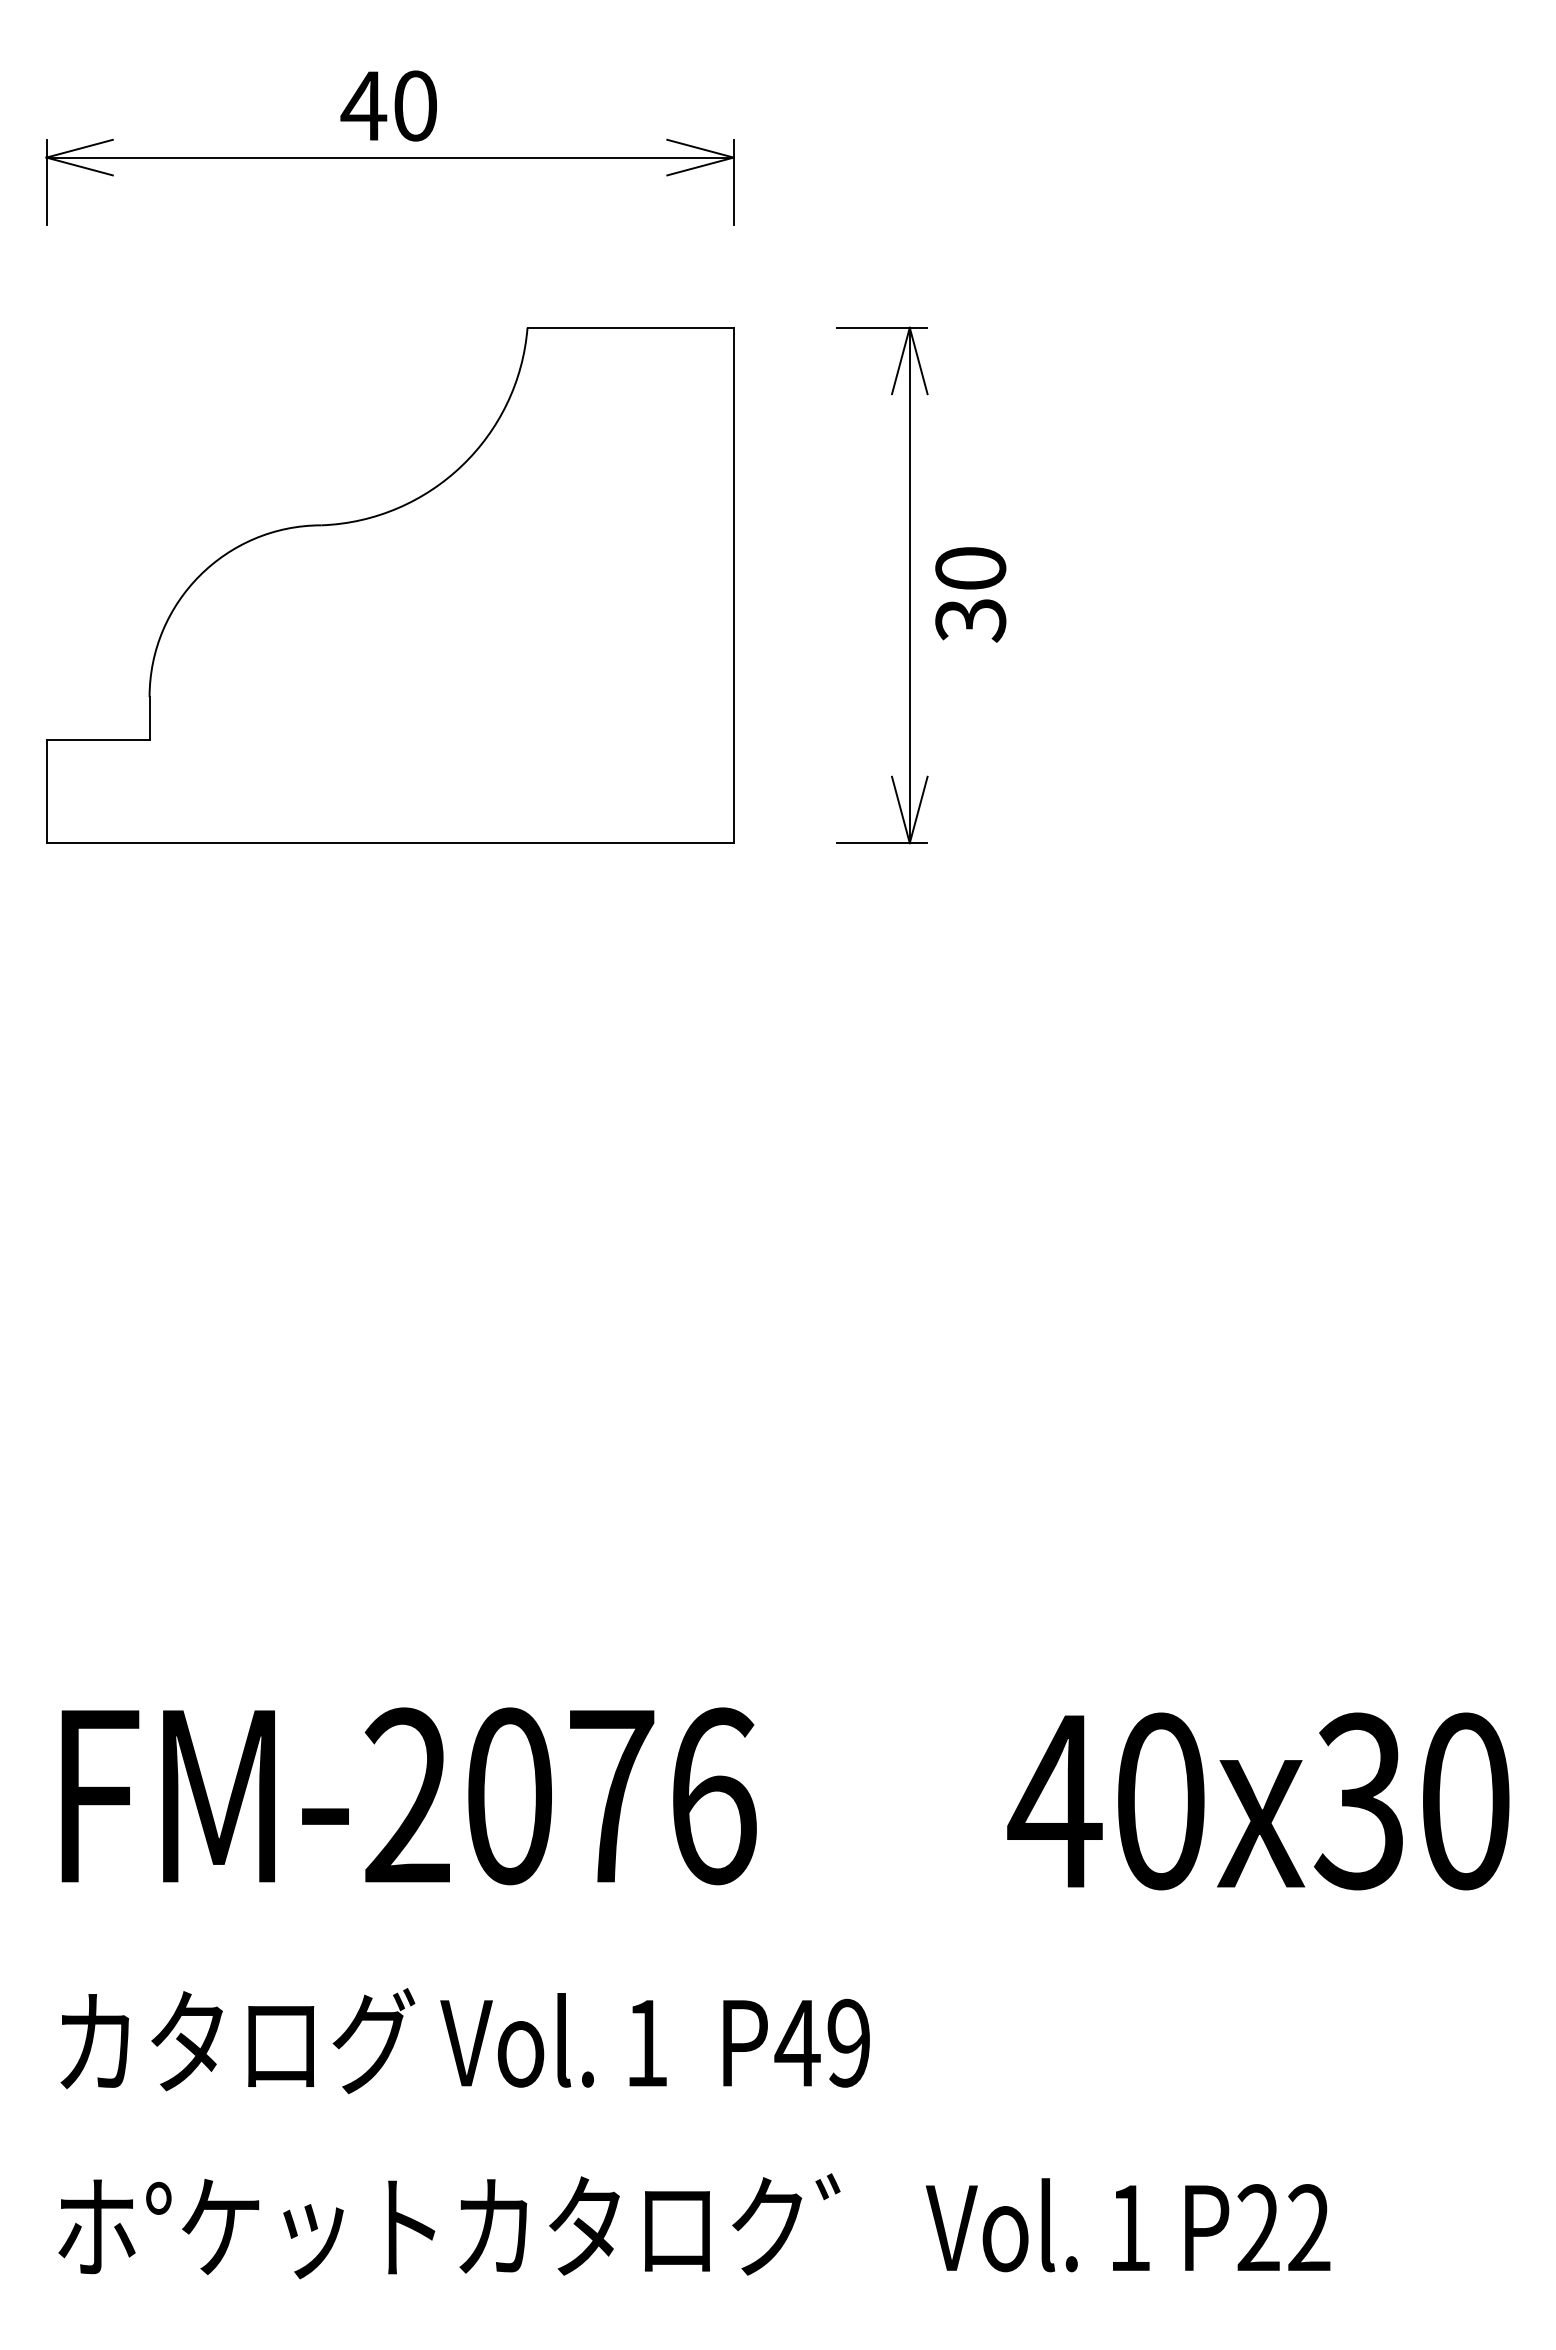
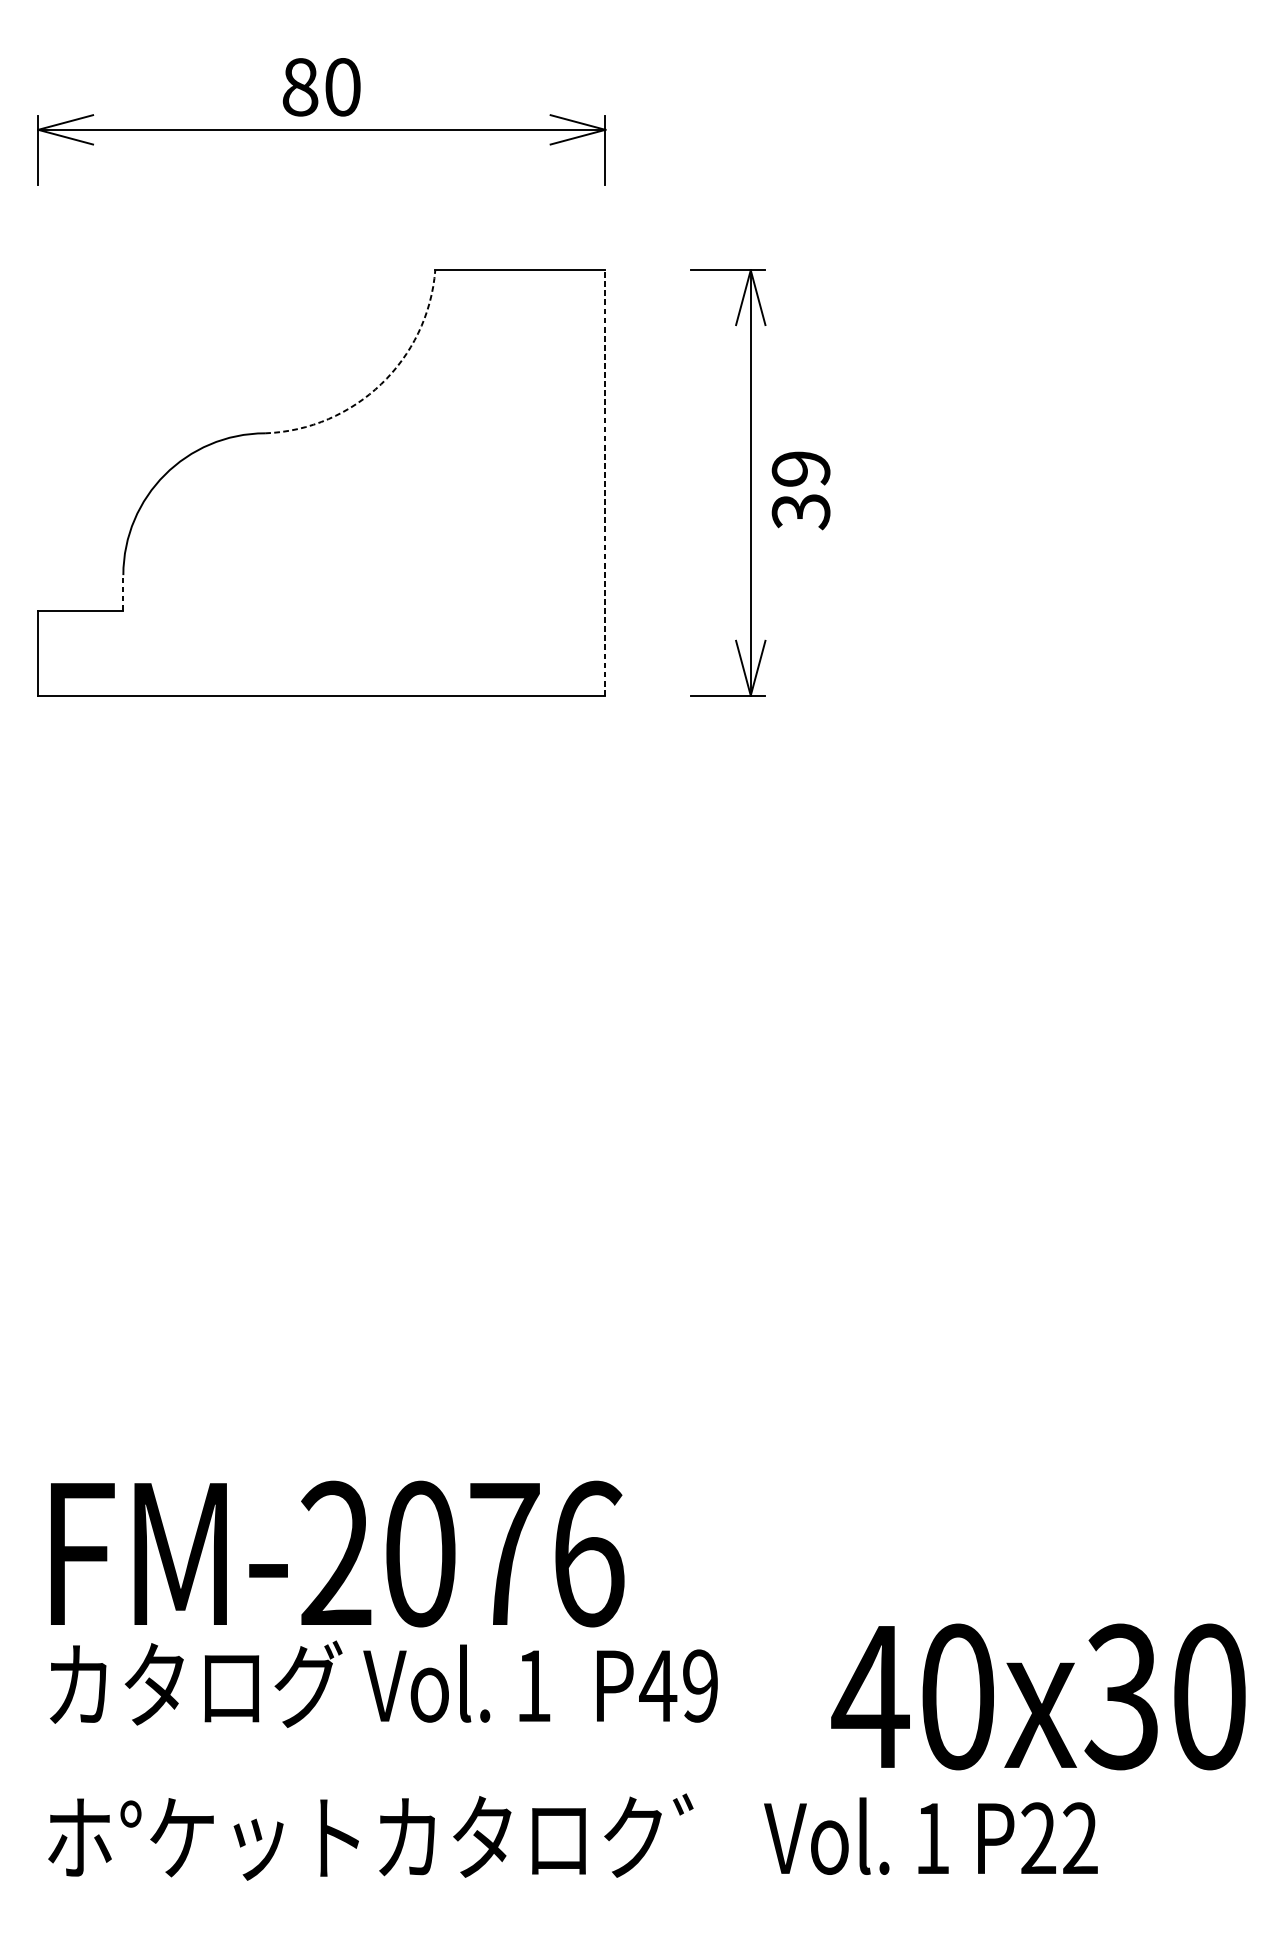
text: (363, 105) -> (299, 86), 40 -> 80
arc: (462, 465) -> (381, 383), solid -> dashed
text: (970, 568) -> (800, 468), 30 -> 39
line: (733, 585) -> (605, 482), solid -> dashed
line: (149, 718) -> (123, 592), solid -> dashed
text: (408, 1796) -> (337, 1554), moved
text: (1258, 1801) -> (1038, 1697), moved

